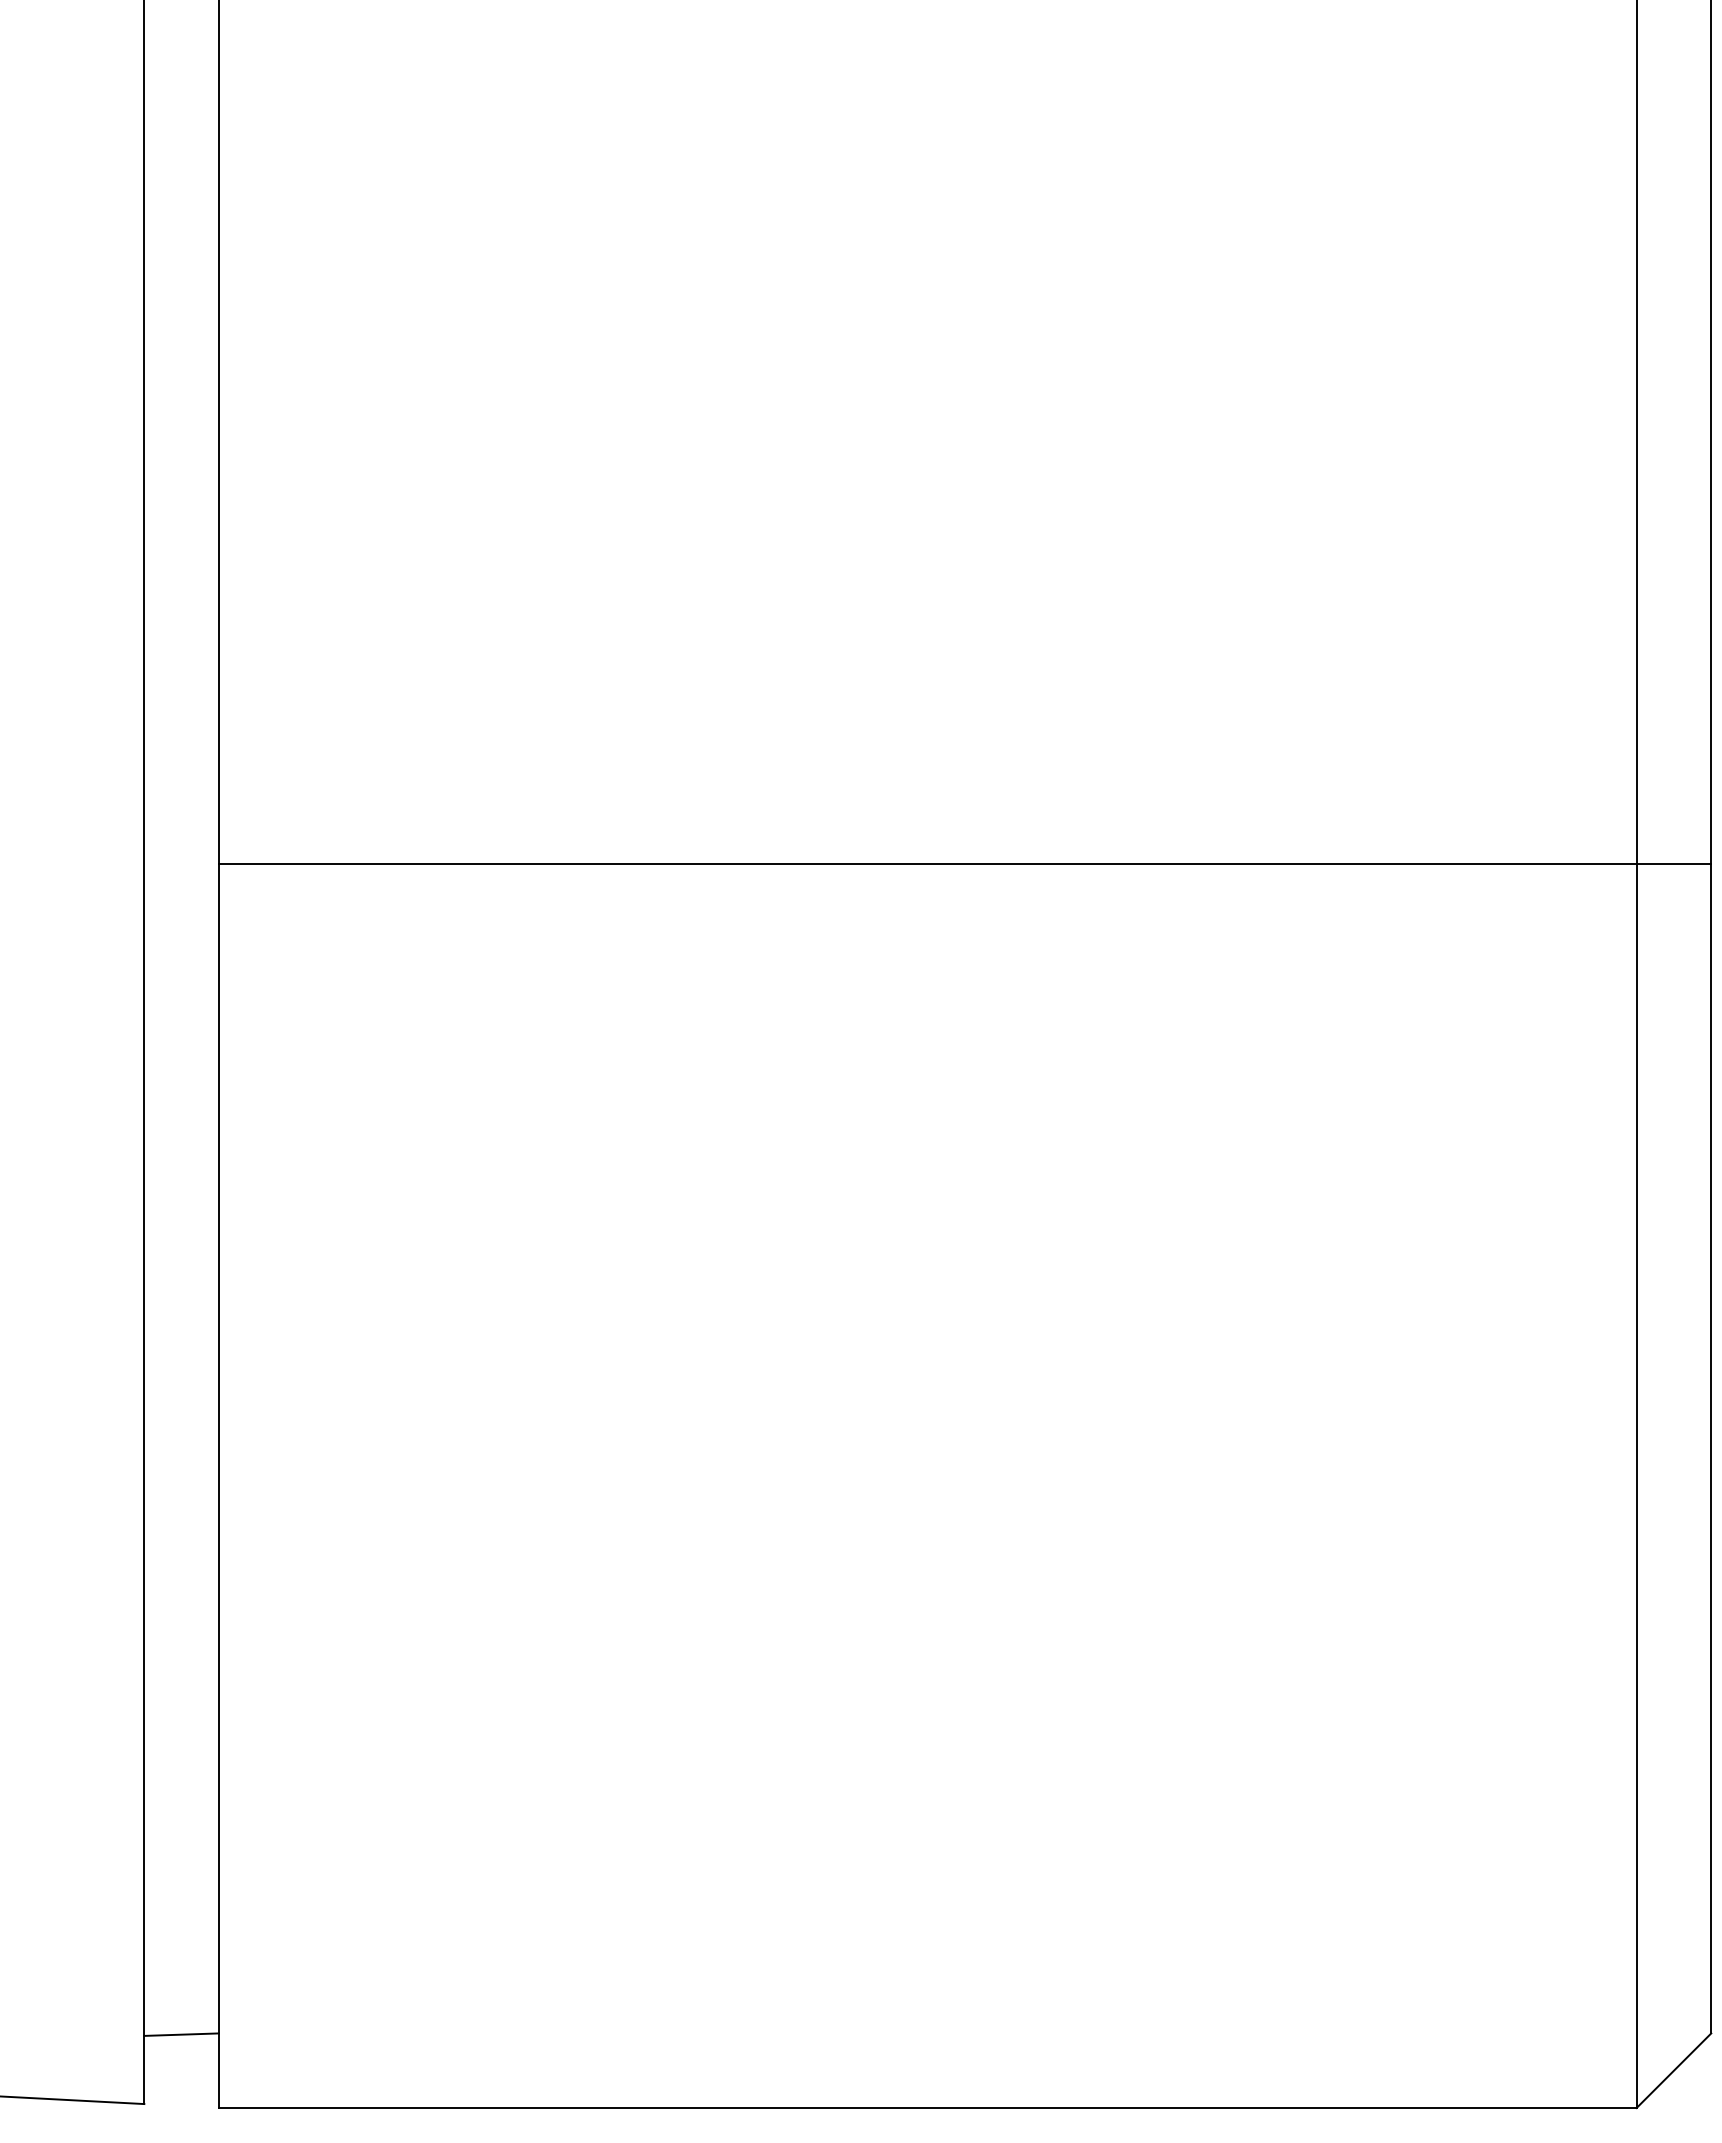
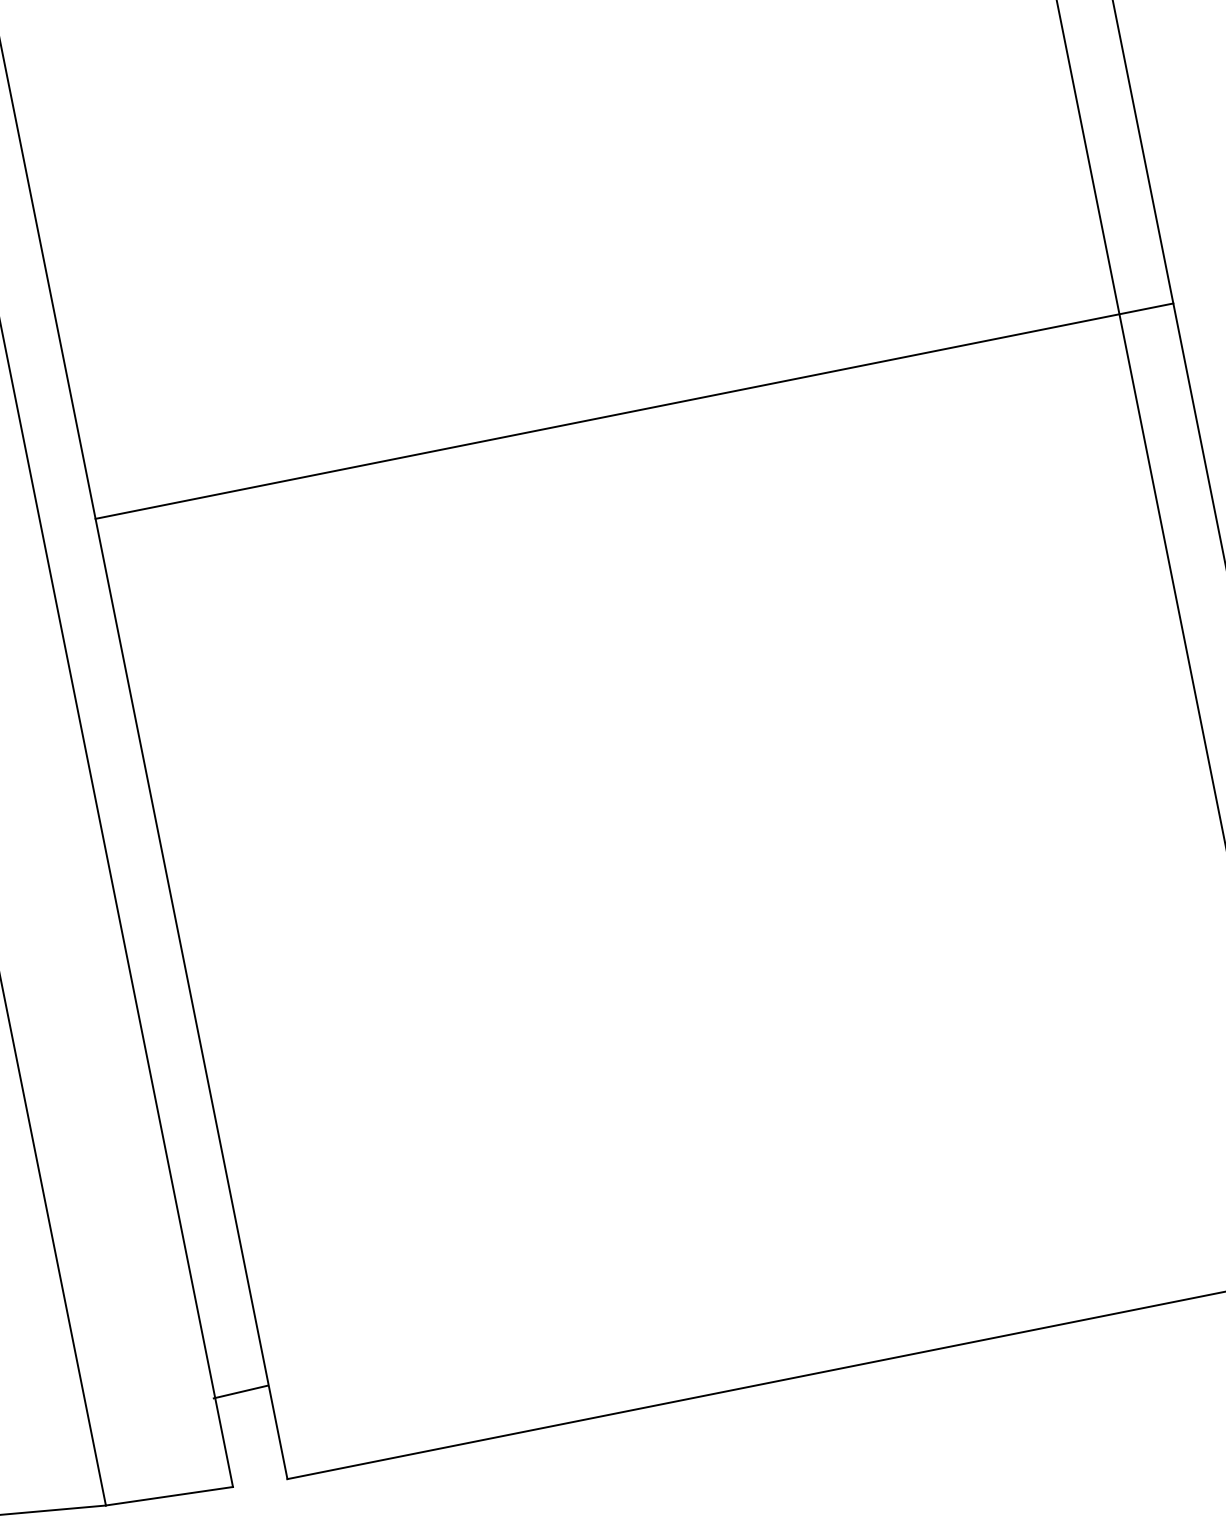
line: (964, 864) -> (634, 411), moved
line: (181, 2034) -> (240, 1391), moved

